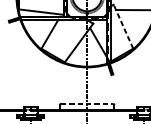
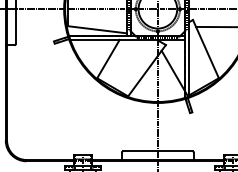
line: (123, 27) -> (205, 49), dashed -> solid
line: (86, 103) -> (157, 151), dashed -> solid

